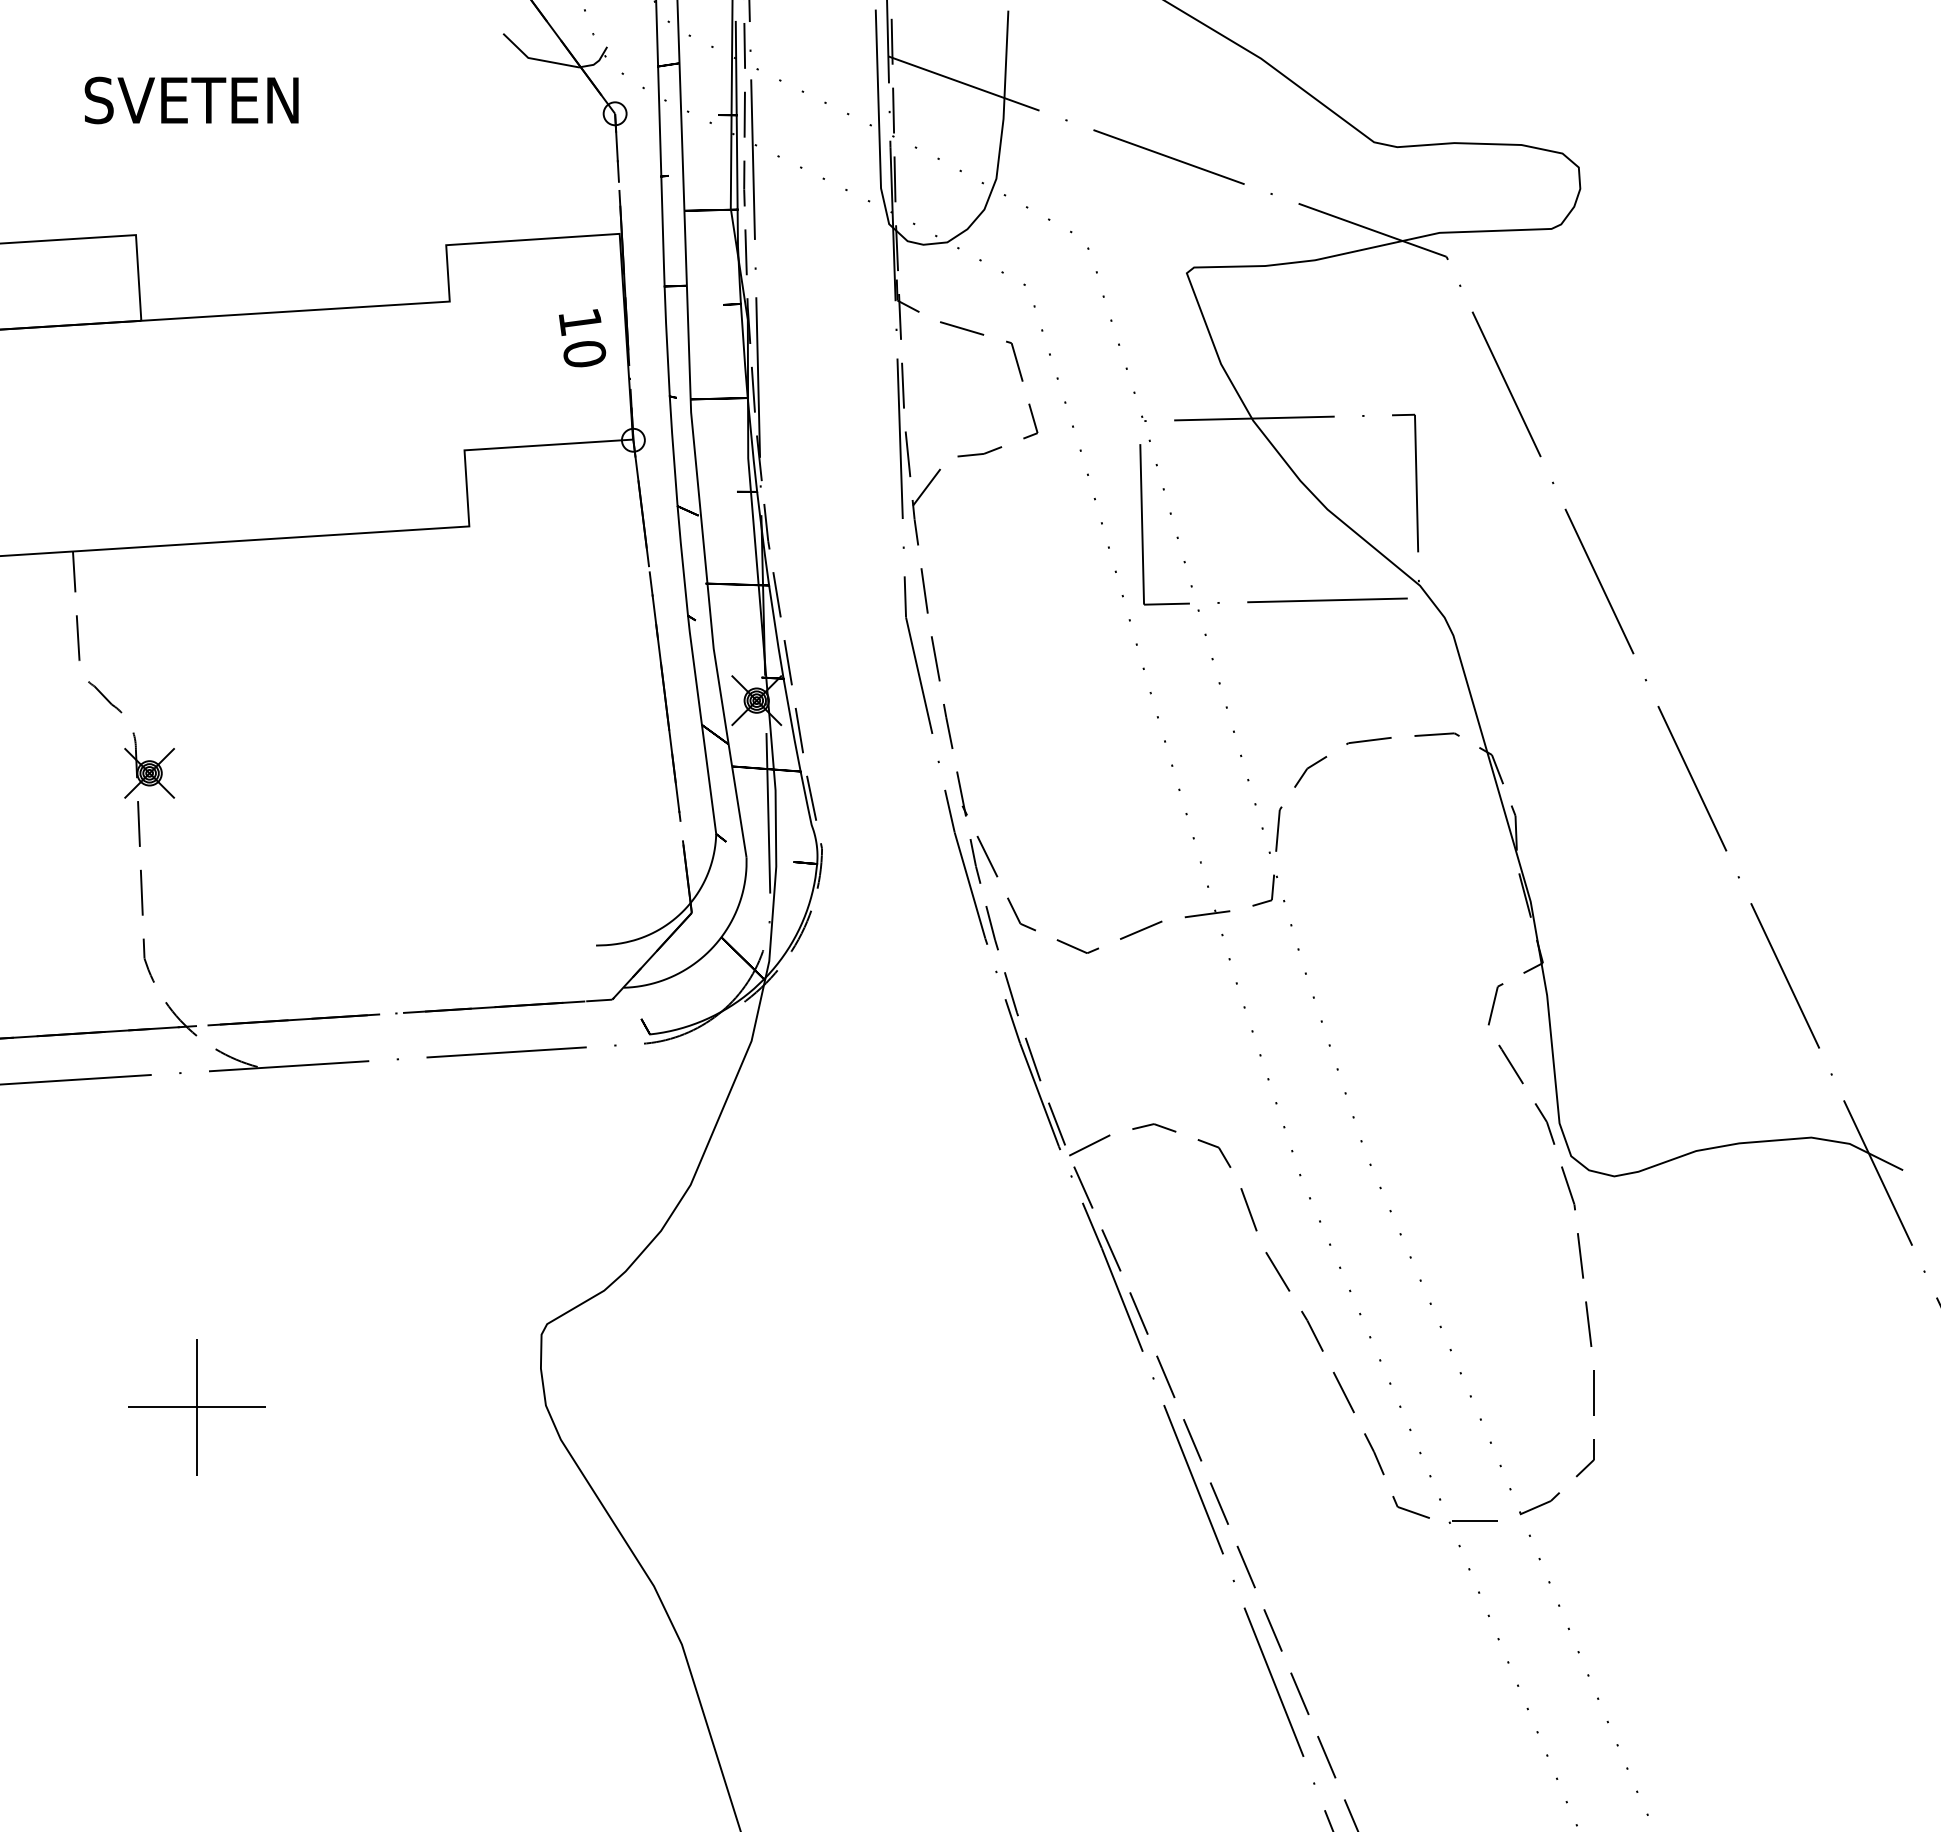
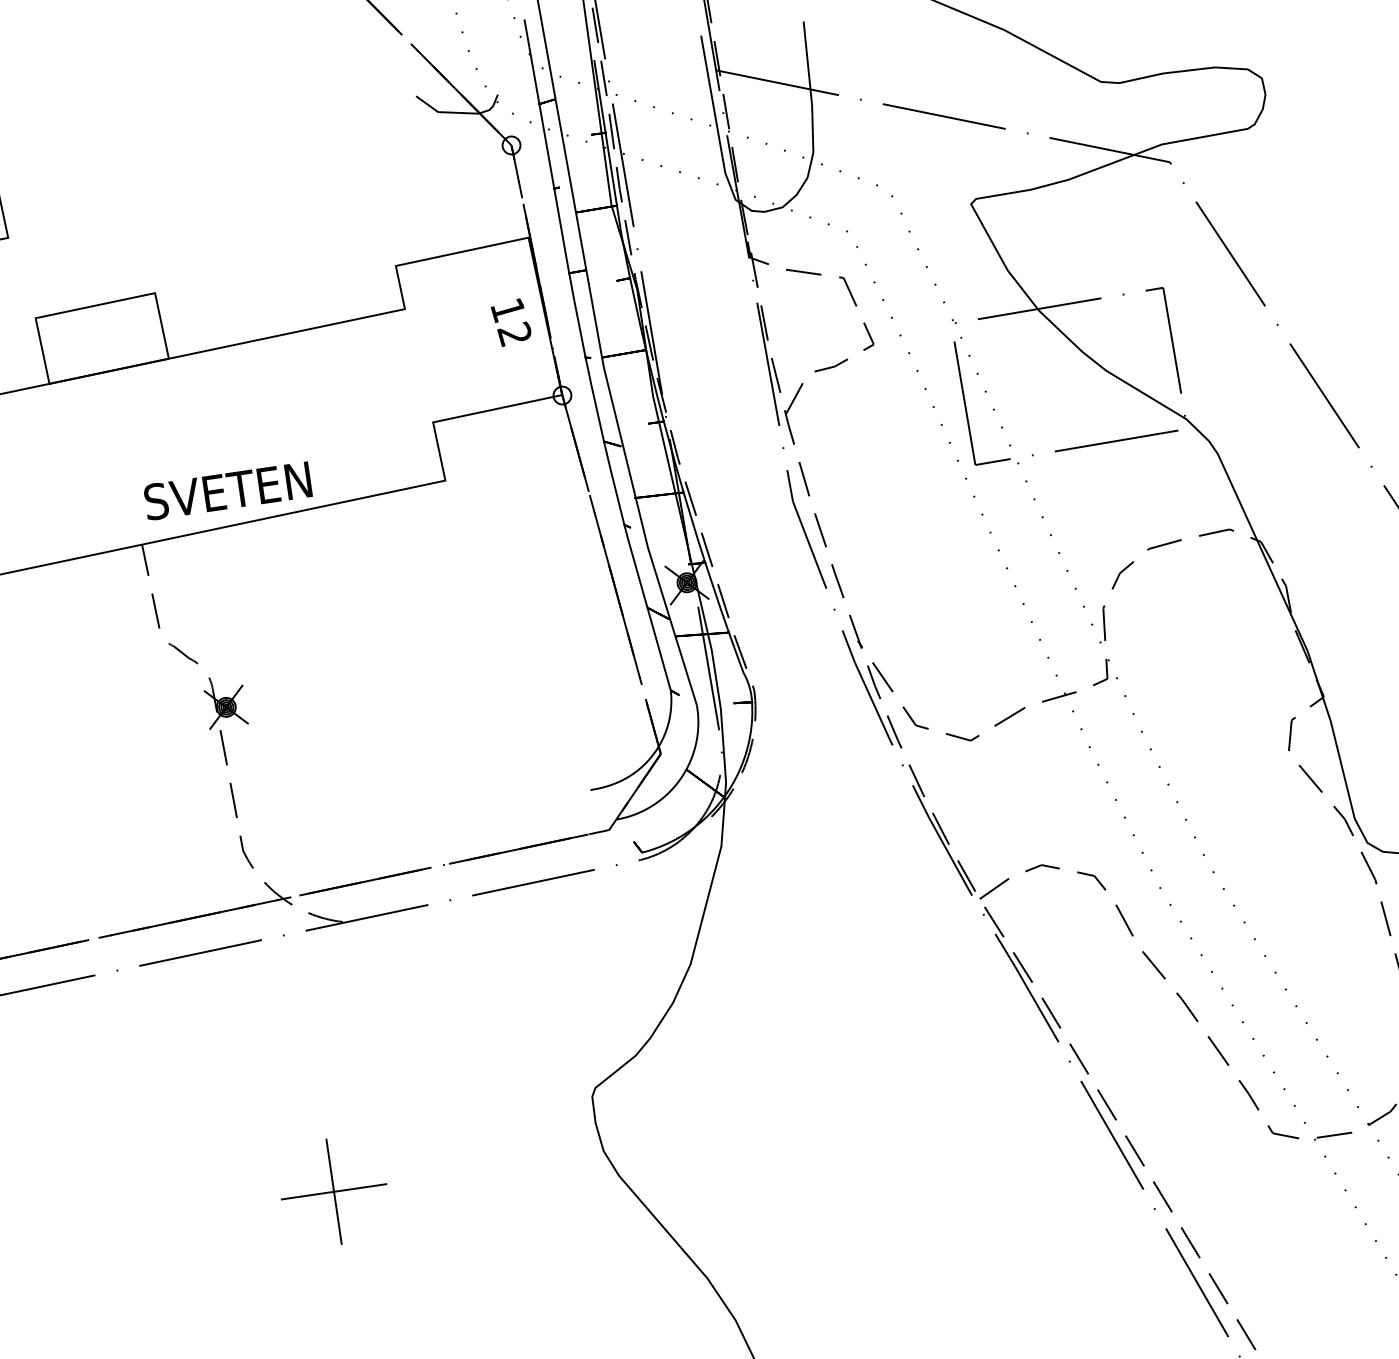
text: (191, 100) -> (227, 491), moved
text: (584, 353) -> (514, 334), 10 -> 12

